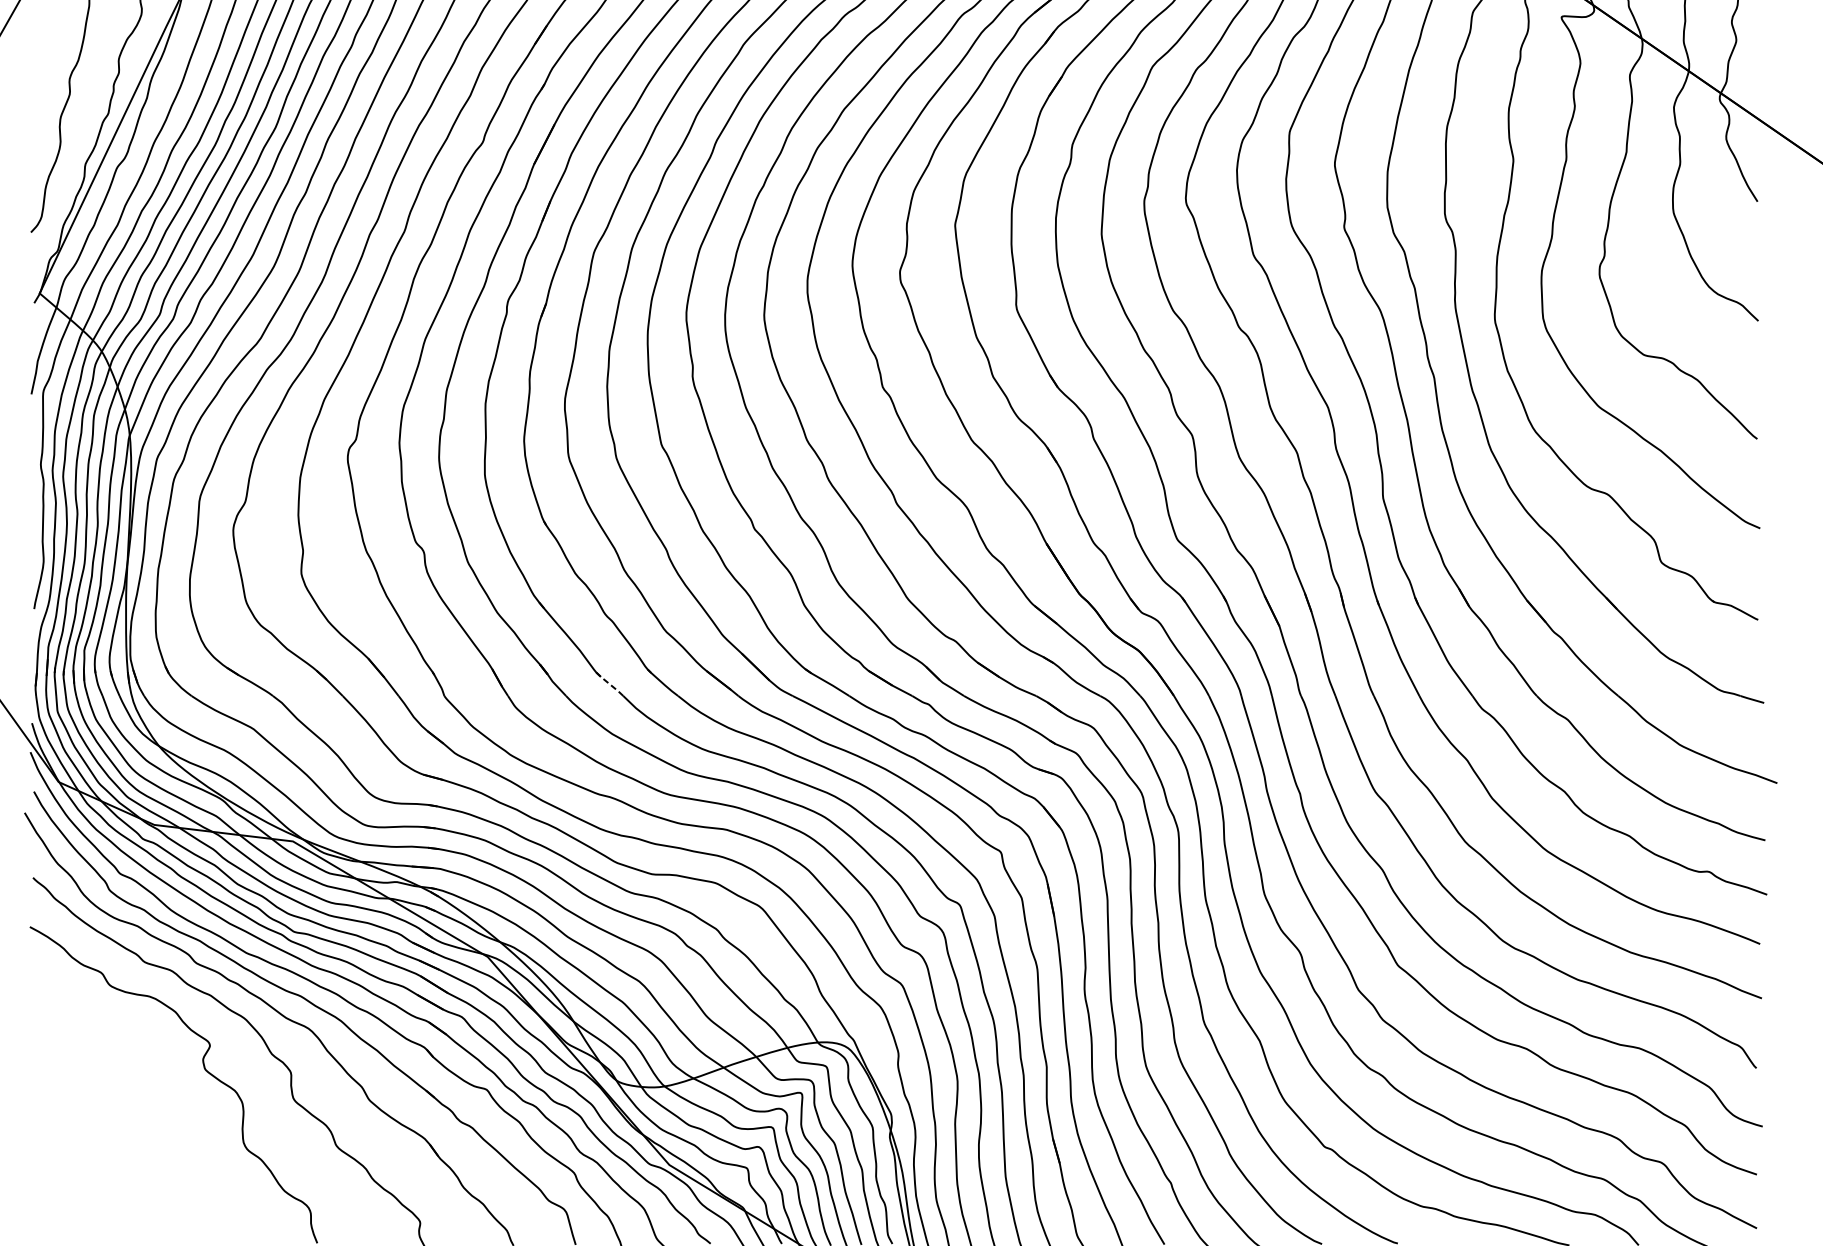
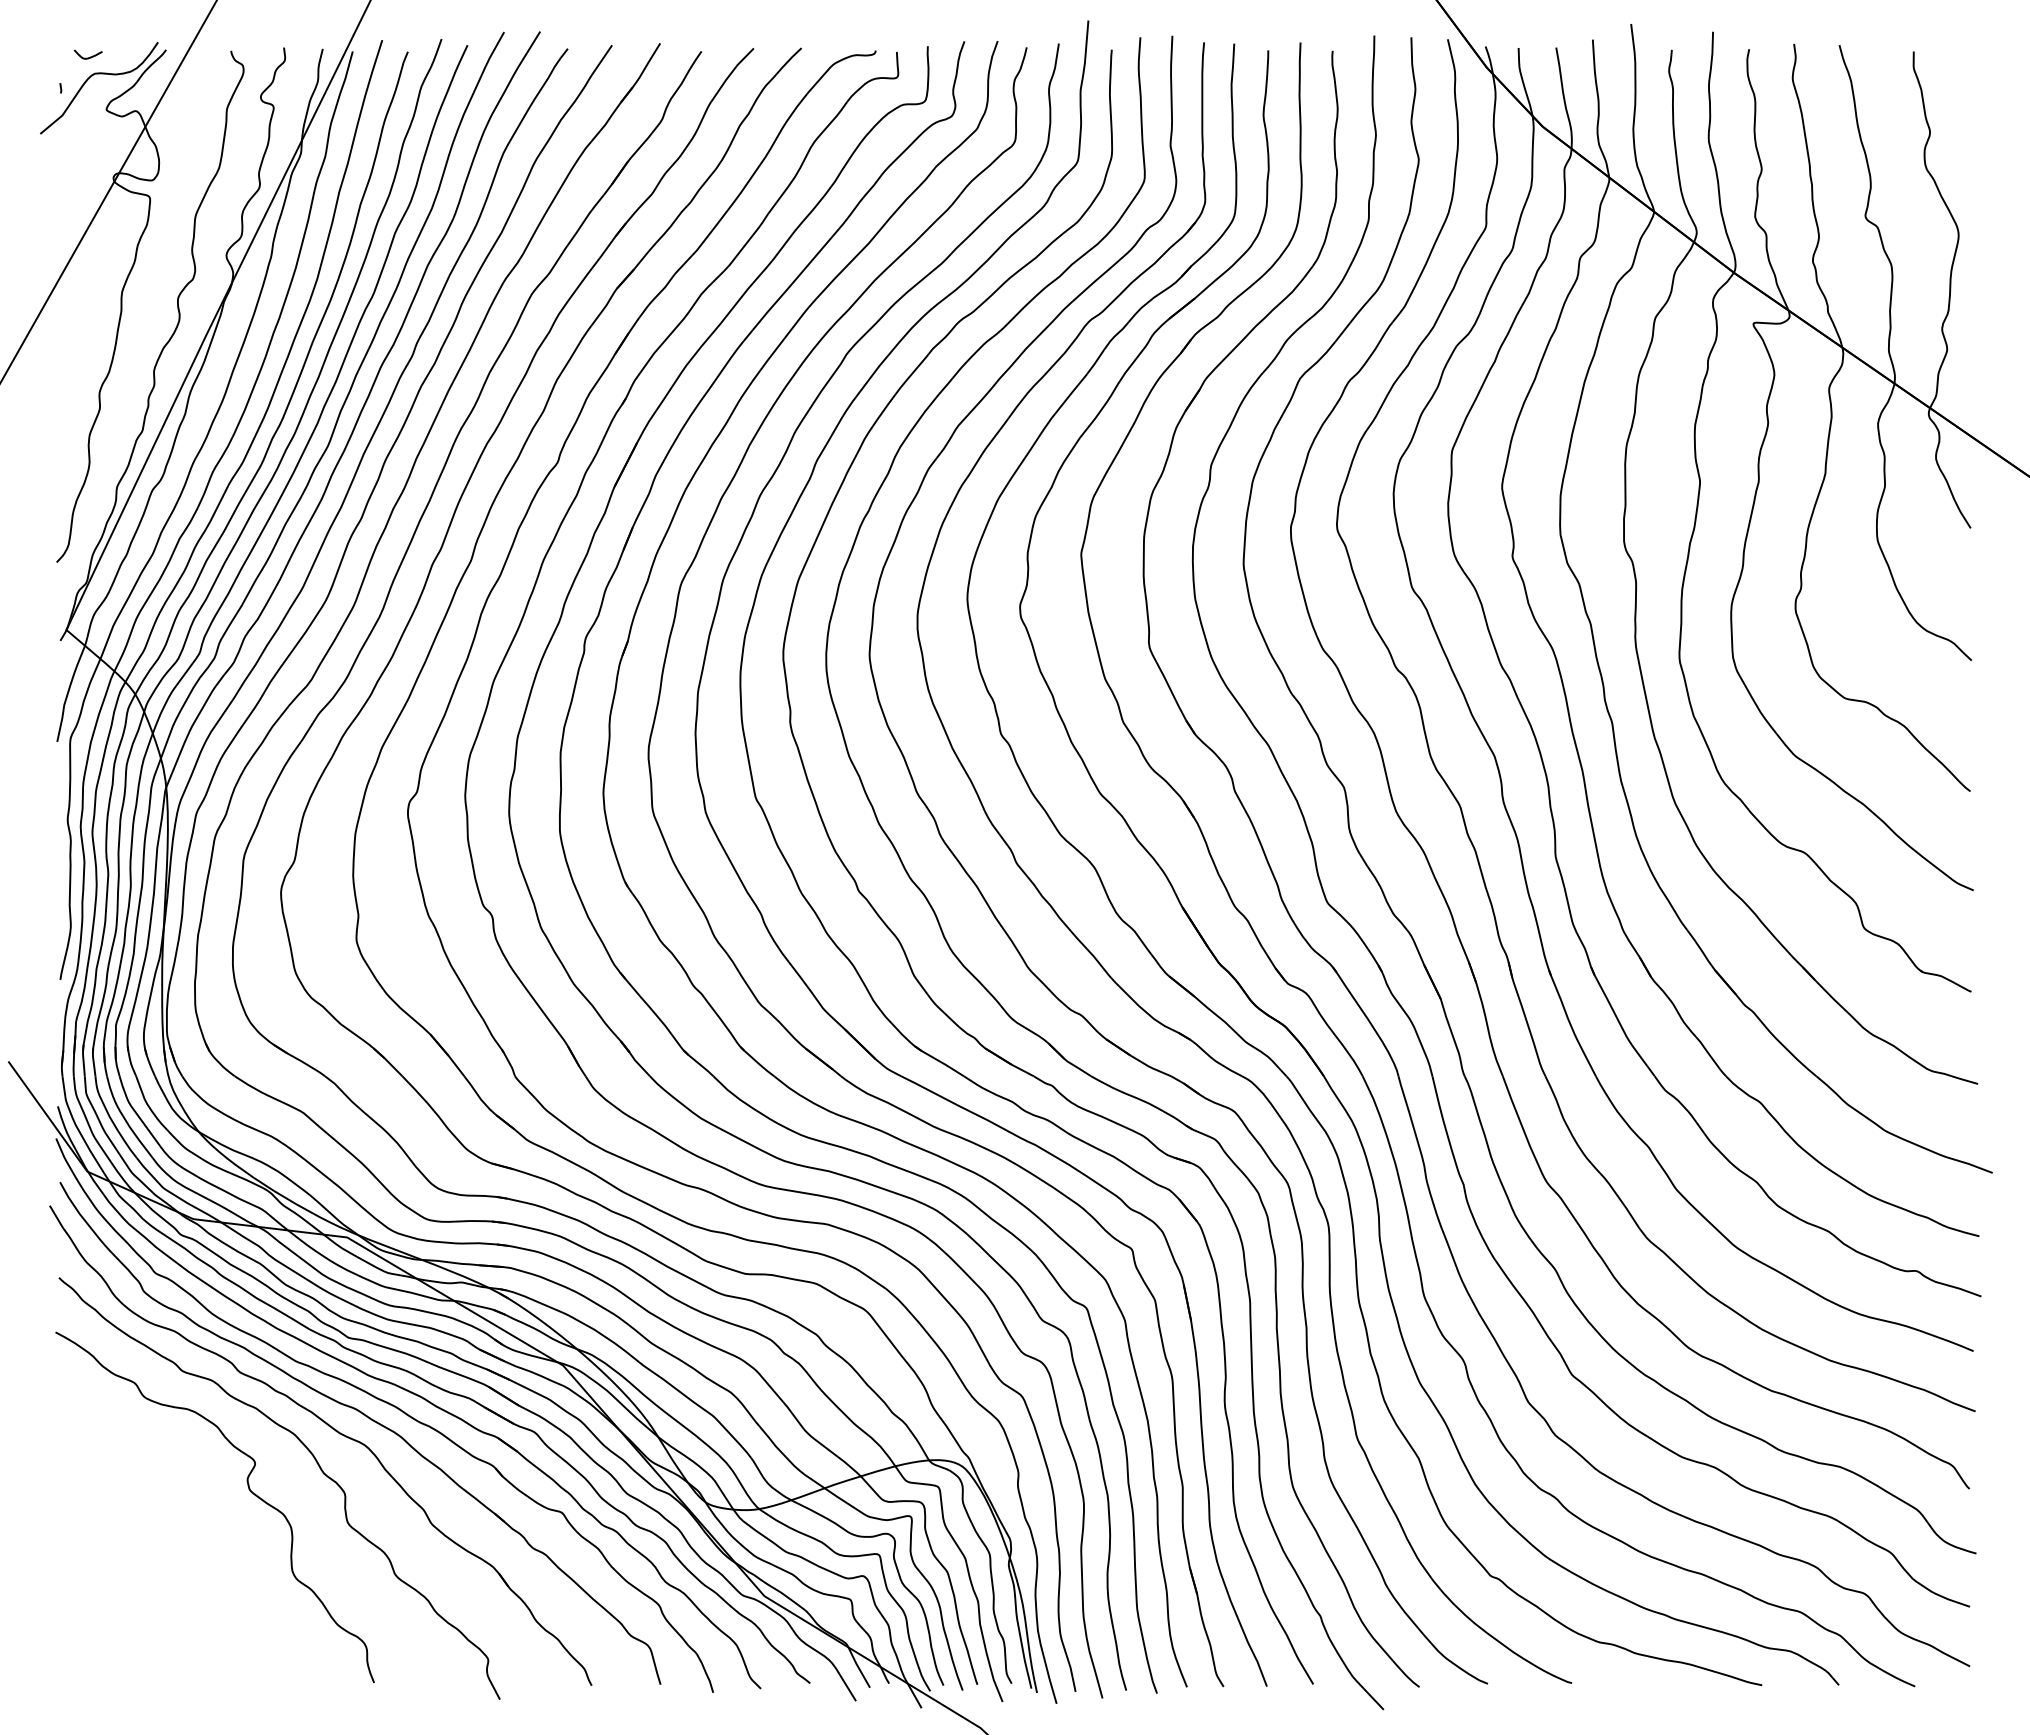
line: (609, 684) -> (698, 1063), dashed -> solid

